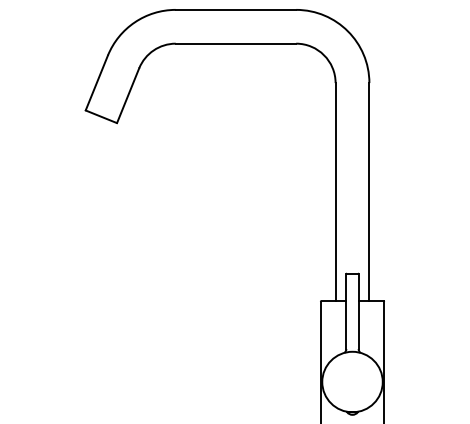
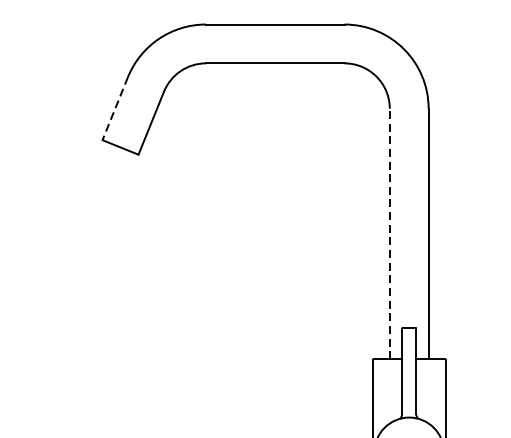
line: (96, 83) -> (114, 109), solid -> dashed
line: (335, 192) -> (389, 234), solid -> dashed

